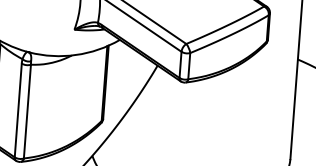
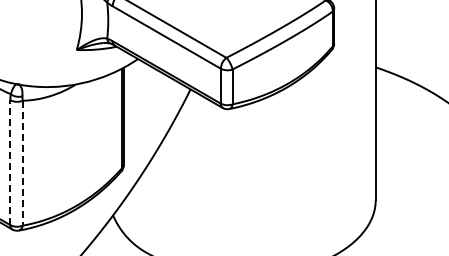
line: (18, 110) -> (10, 162), solid -> dashed
line: (27, 111) -> (22, 163), solid -> dashed

